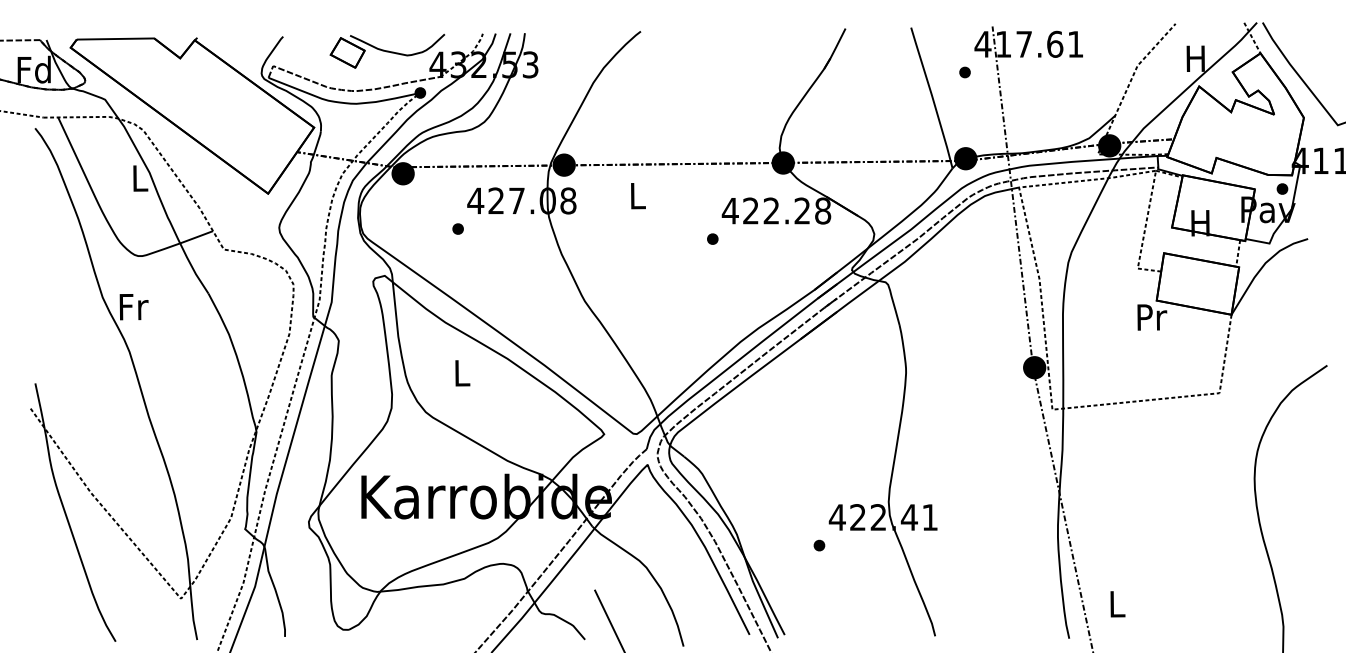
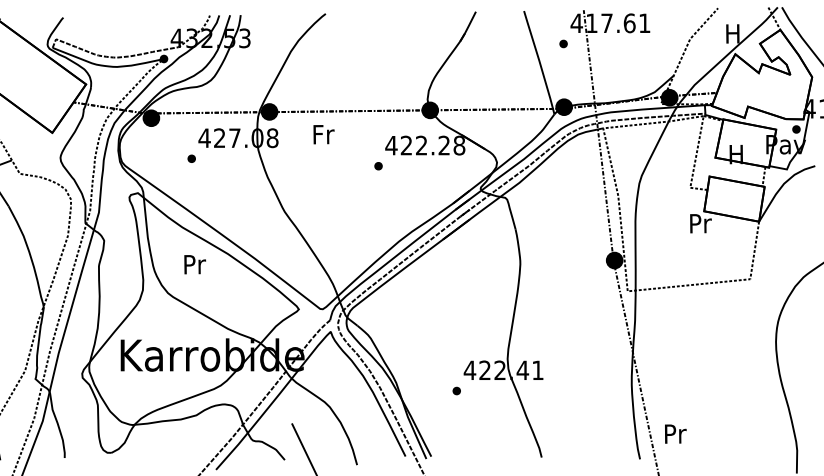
part: (387, 50) -> (139, 27), removed
text: (638, 196) -> (324, 134), L -> Fr
text: (462, 373) -> (194, 264), L -> Pr
text: (1117, 604) -> (675, 434), L -> Pr

